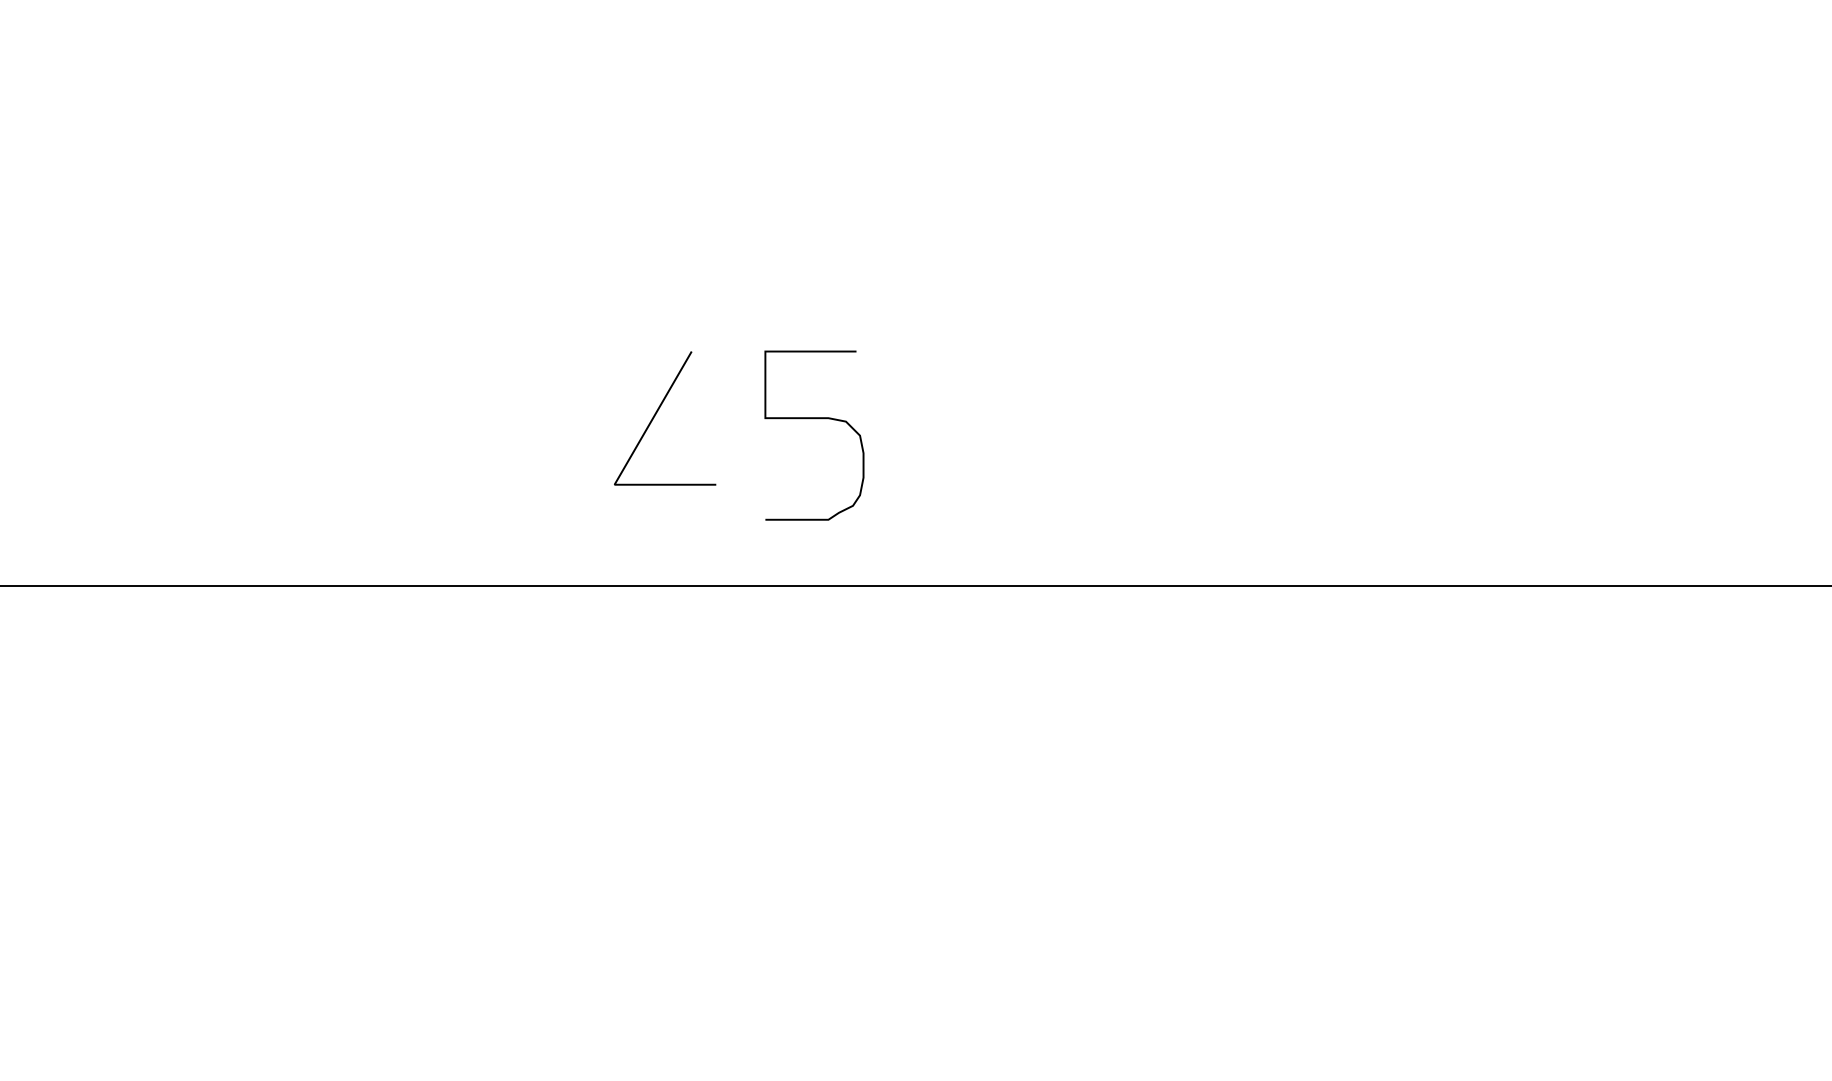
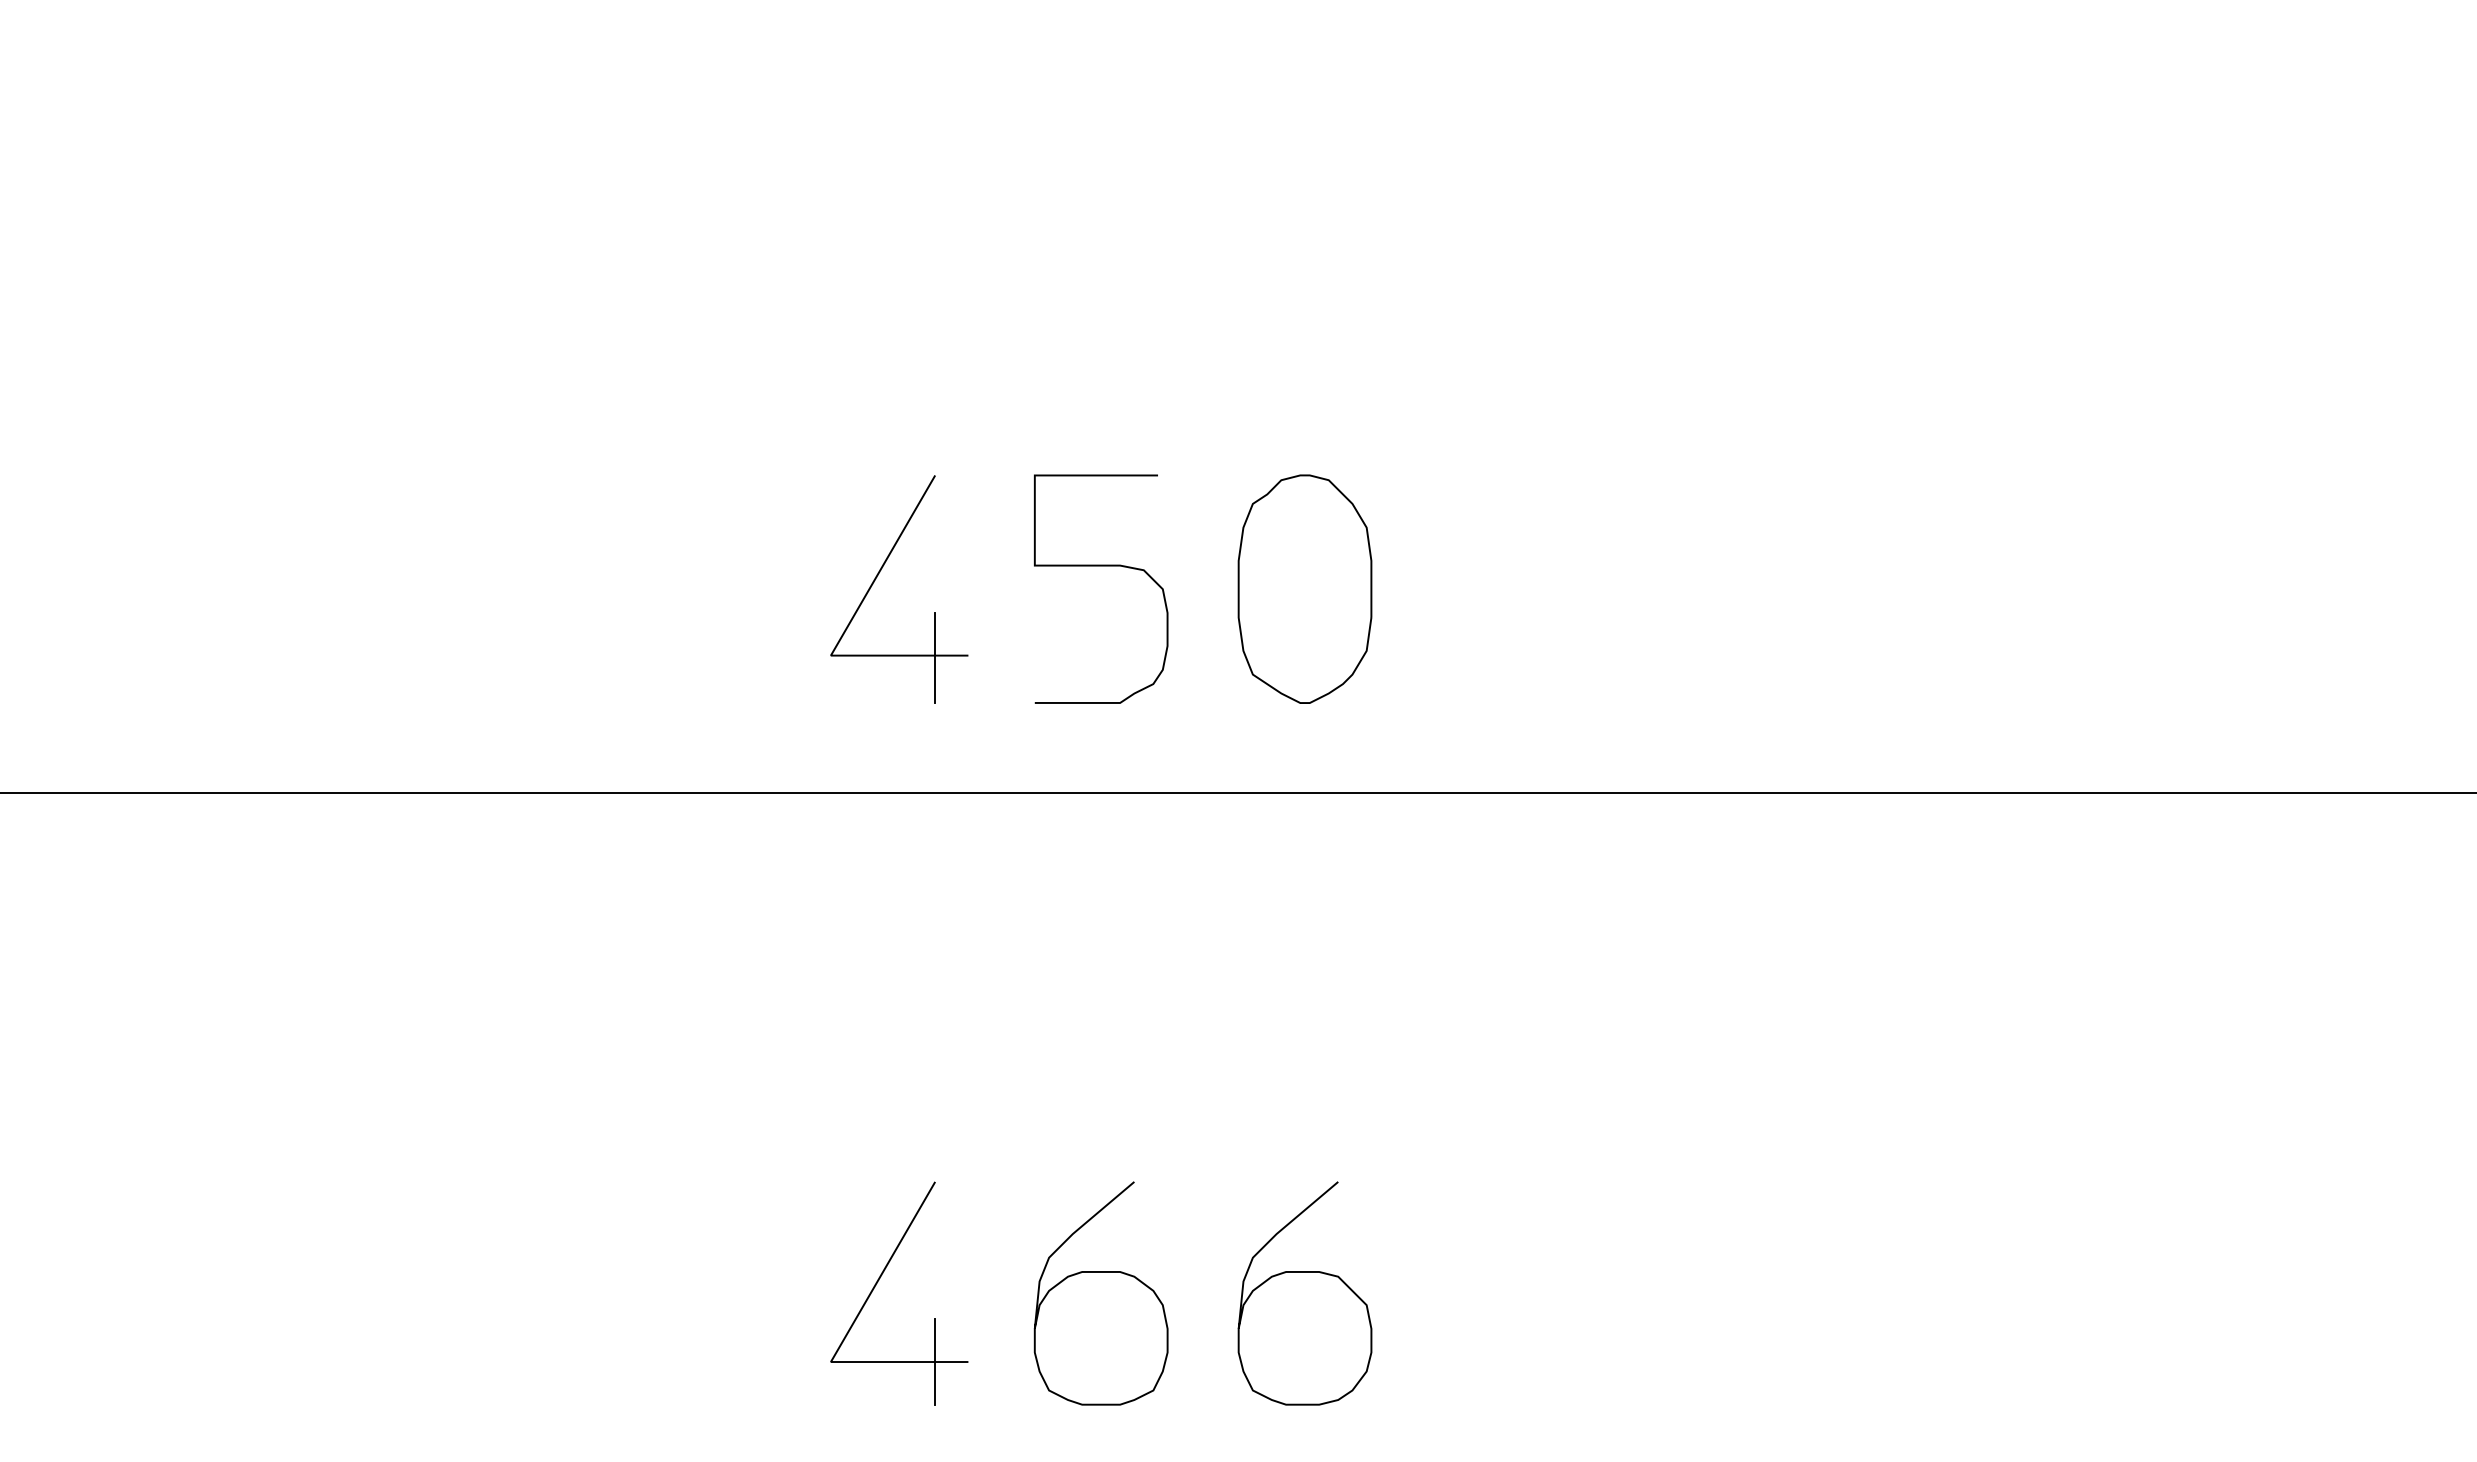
part: (964, 435) -> (1304, 588), added
line: (691, 486) -> (935, 657), added
curve: (813, 940) -> (1100, 1272), added
curve: (964, 940) -> (1304, 1272), added
part: (649, 948) -> (878, 1282), added

